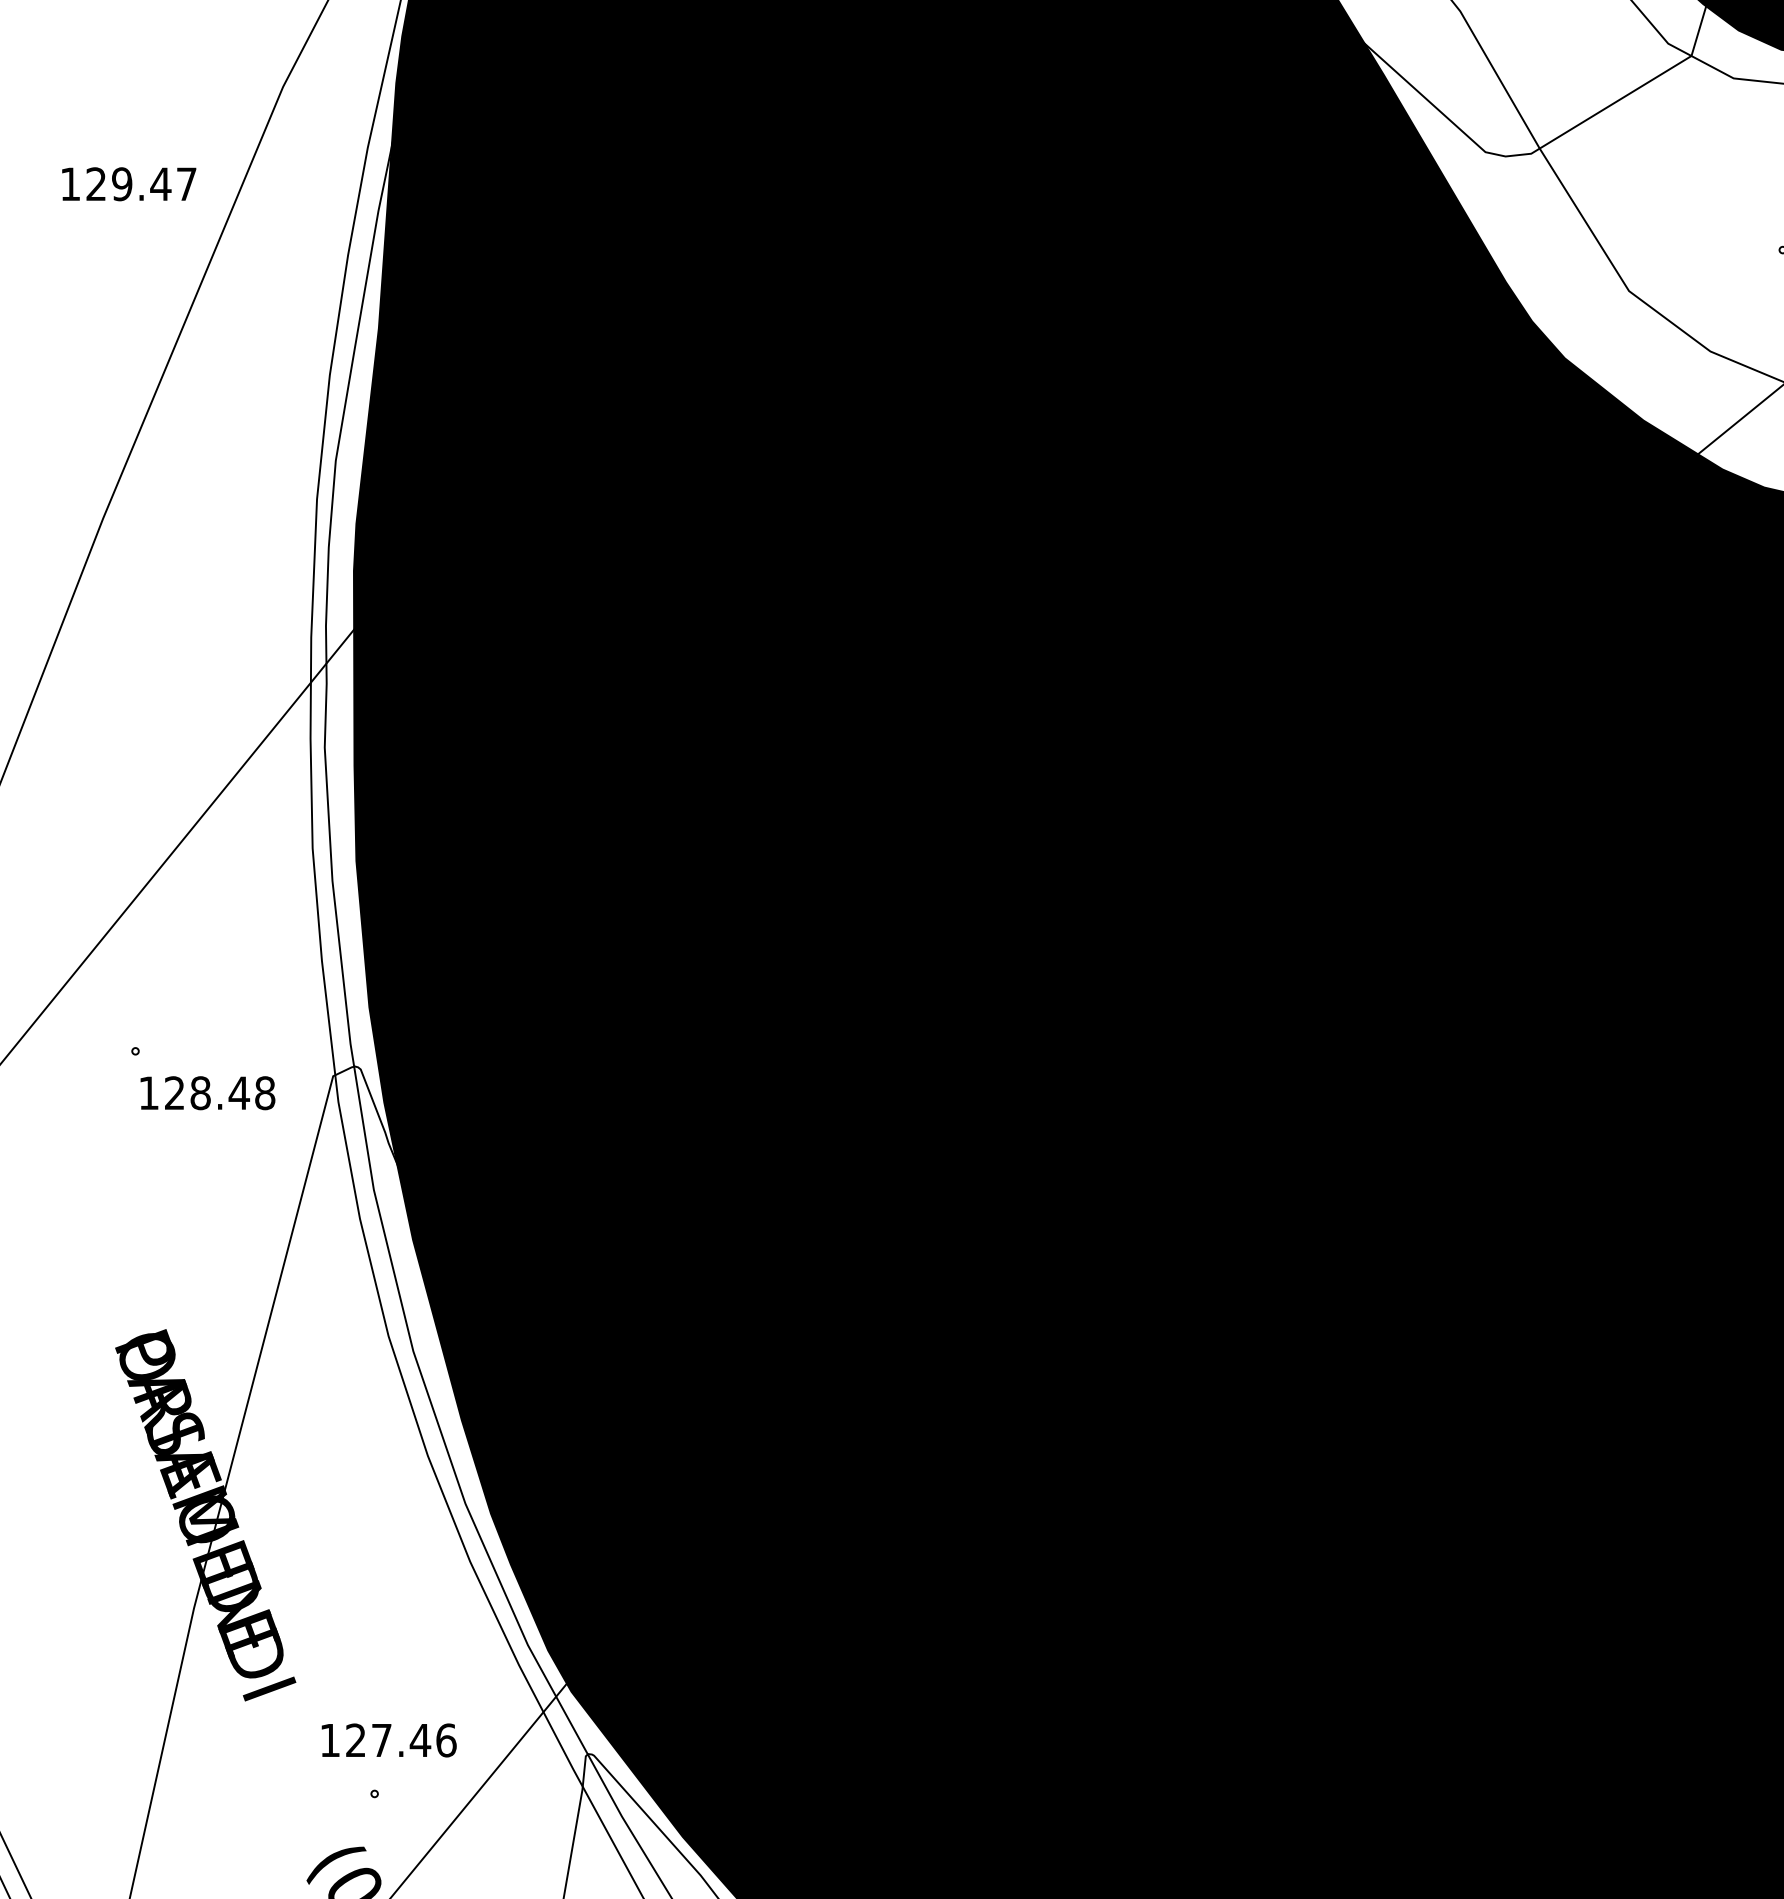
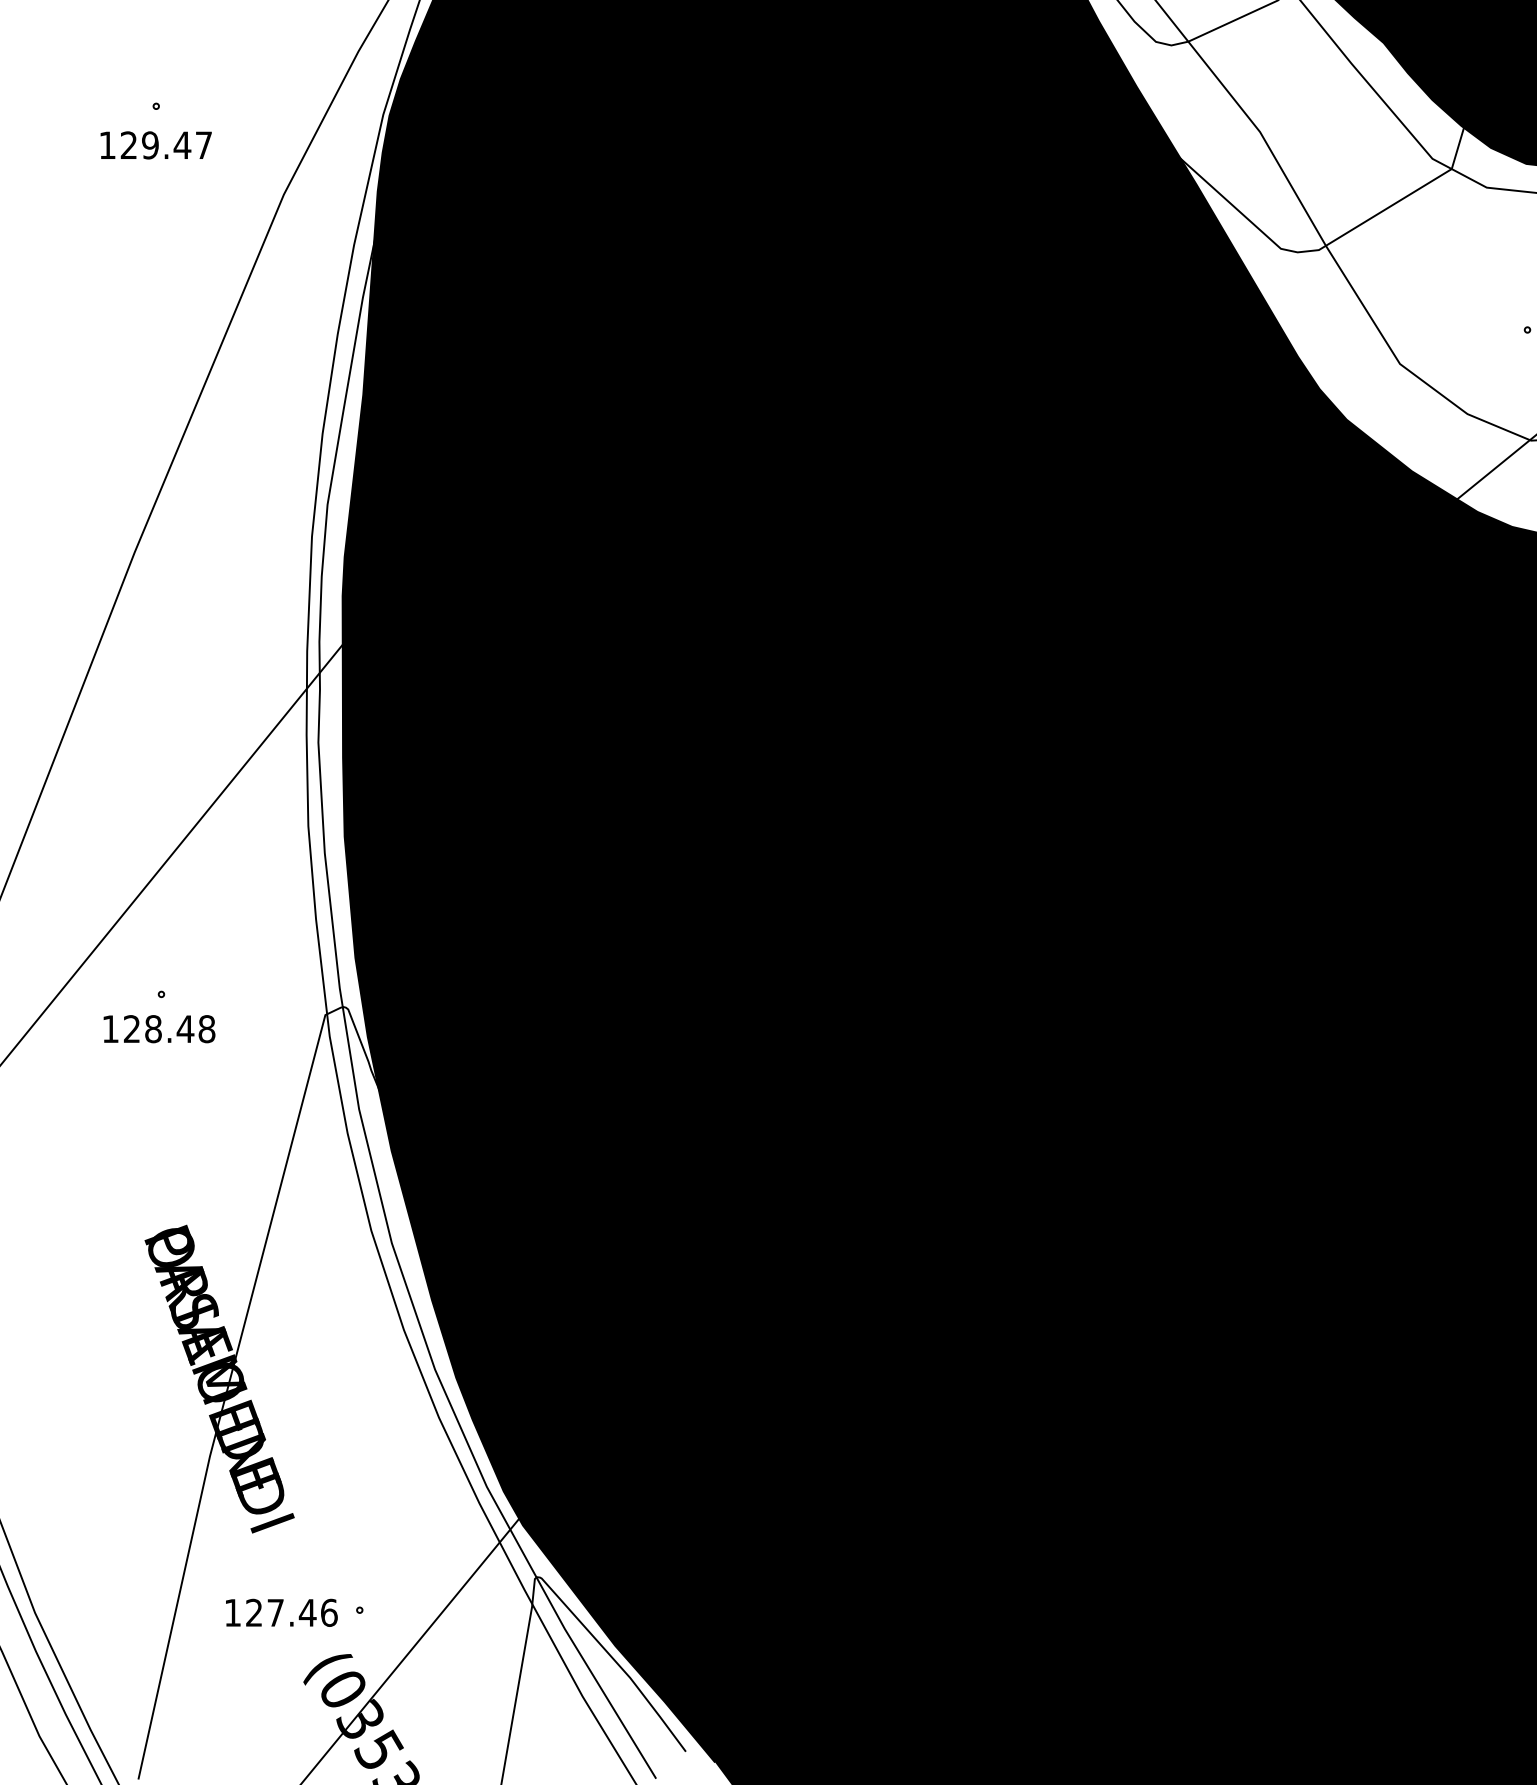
text: (128, 184) -> (155, 145), moved
text: (207, 1093) -> (159, 1029), moved
text: (388, 1739) -> (281, 1612), moved

